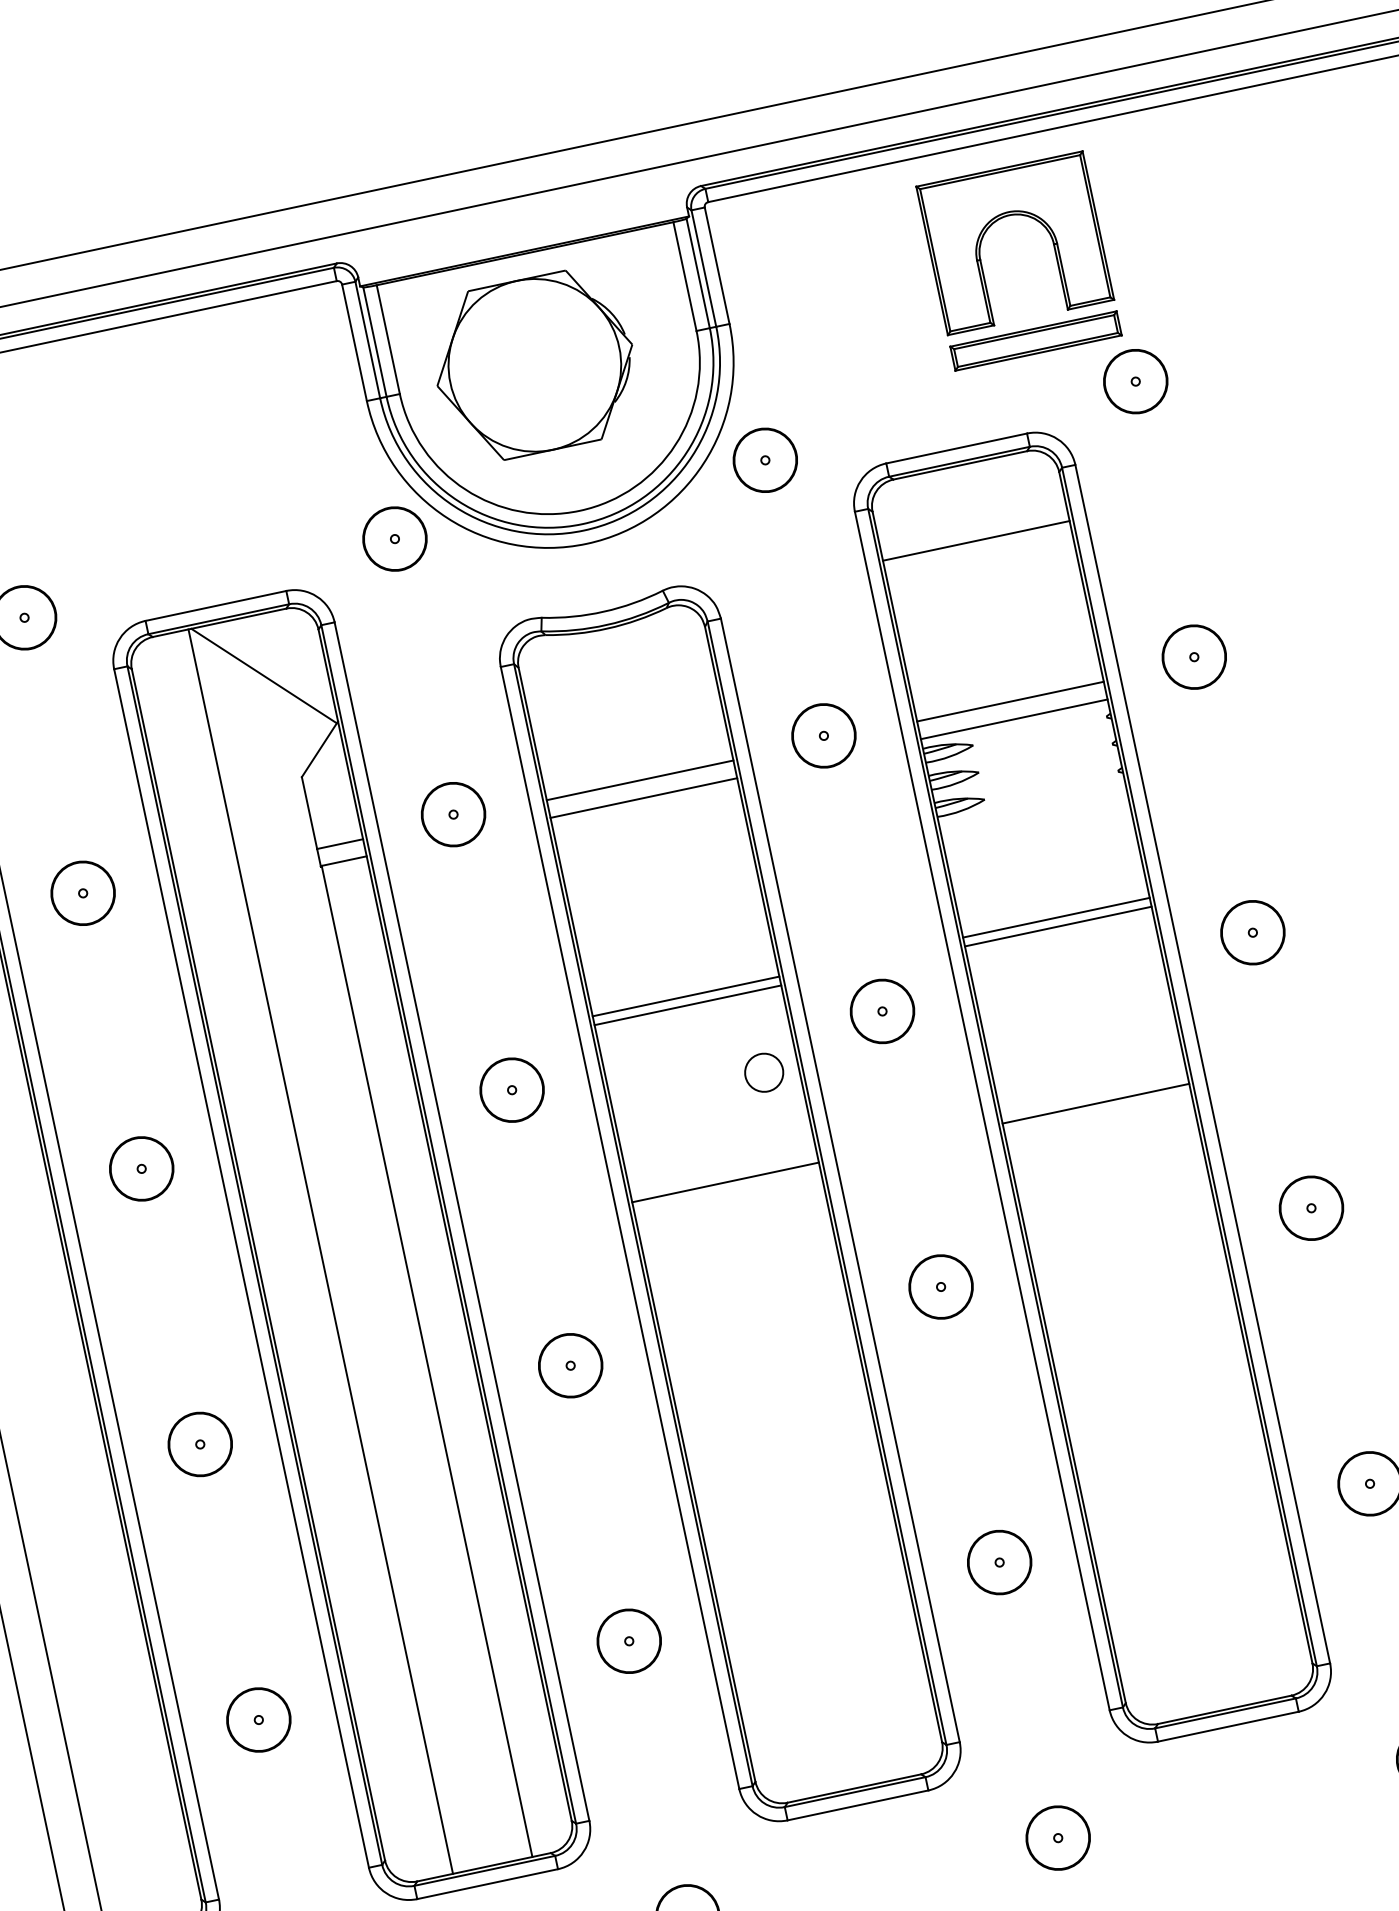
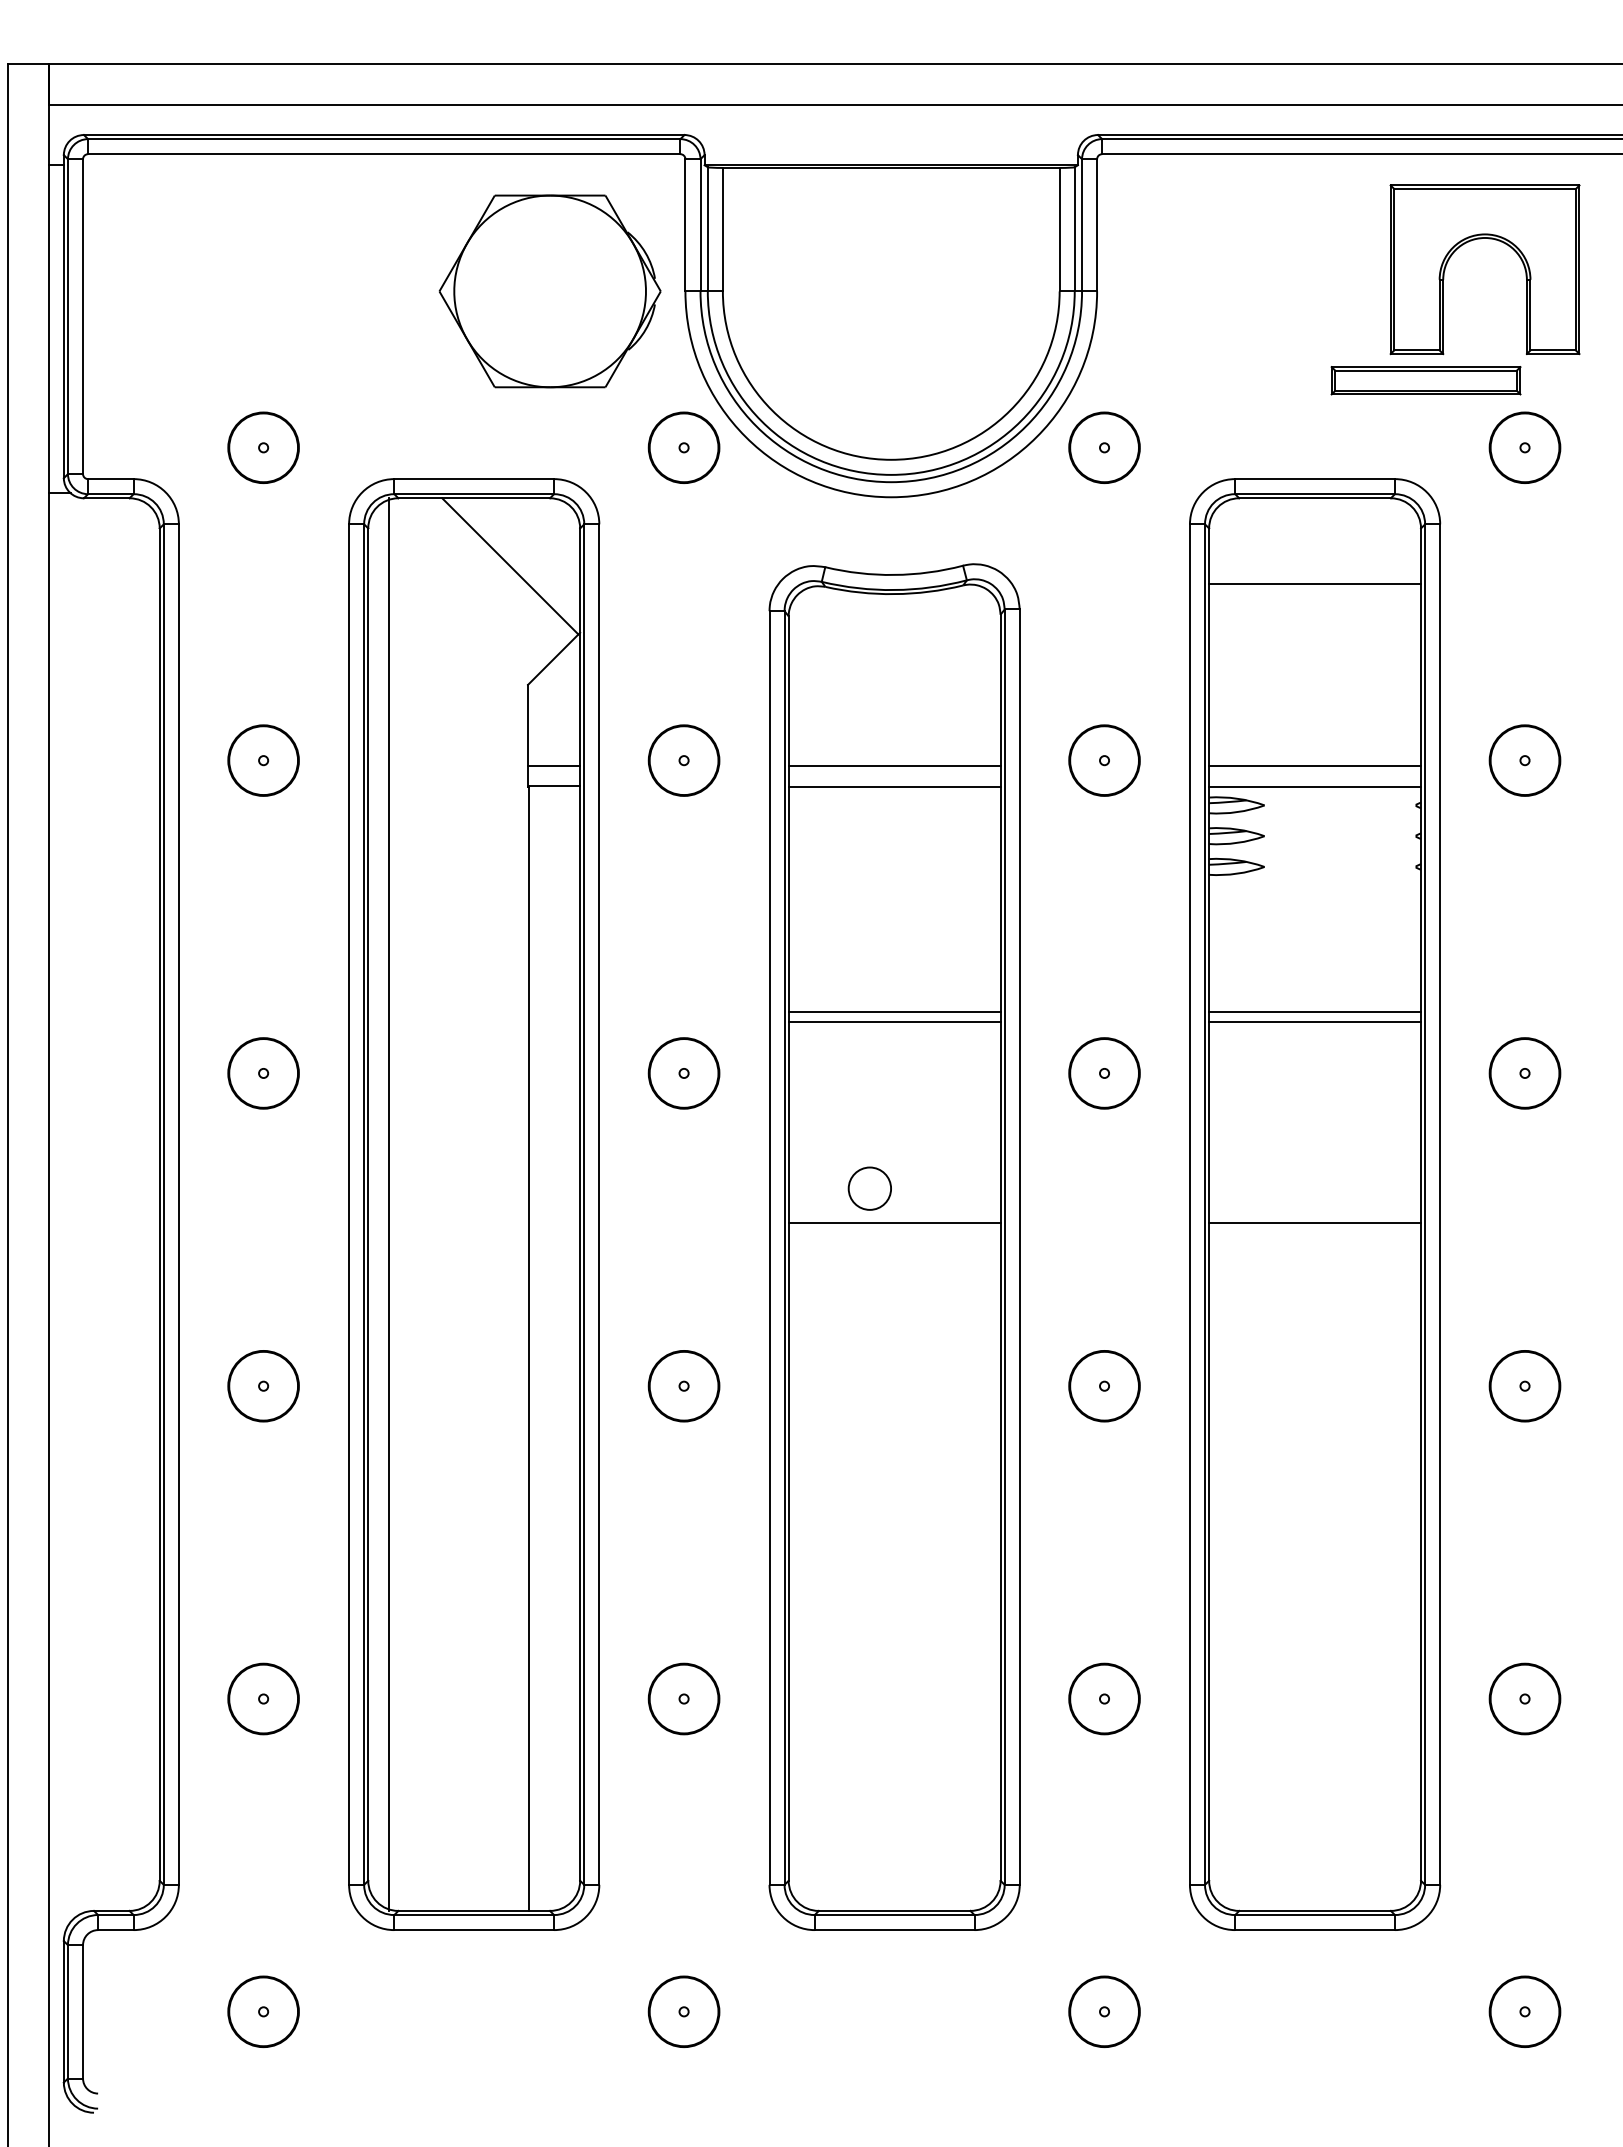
part: (1006, 217) -> (1481, 239), moved
part: (534, 365) -> (549, 291), moved
circle: (763, 1072) -> (869, 1188), moved
line: (320, 1251) -> (388, 1204), moved

